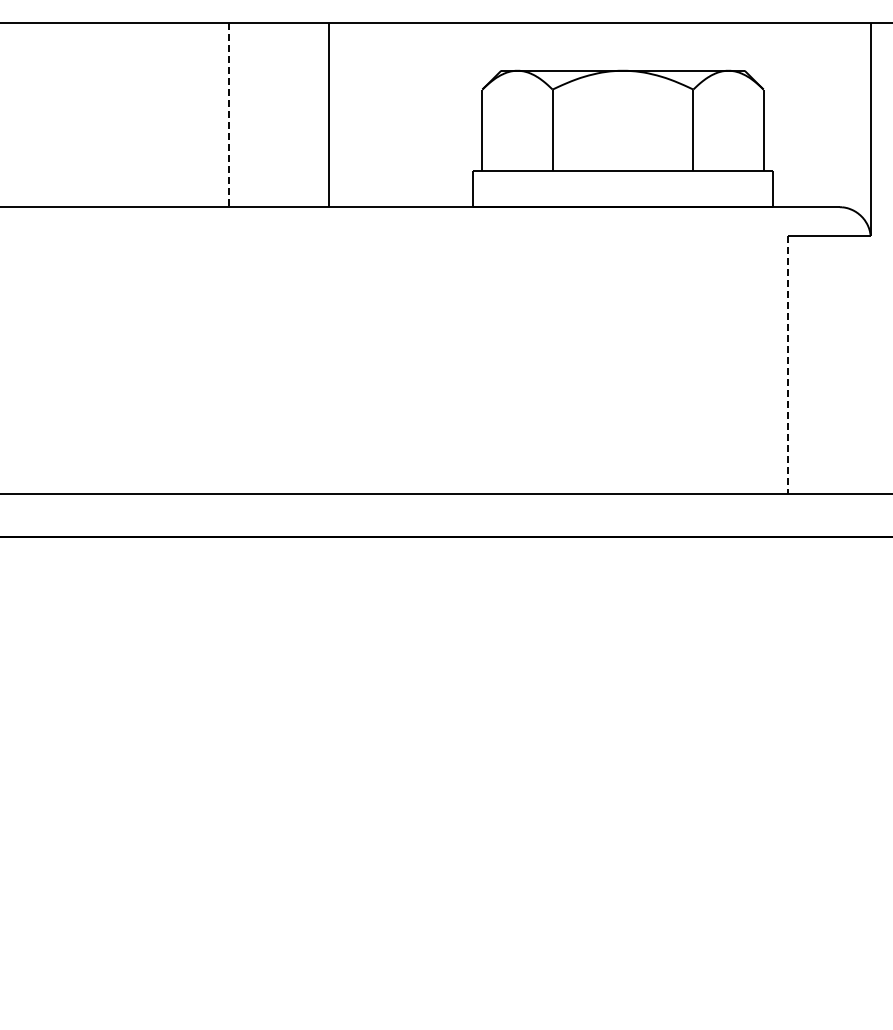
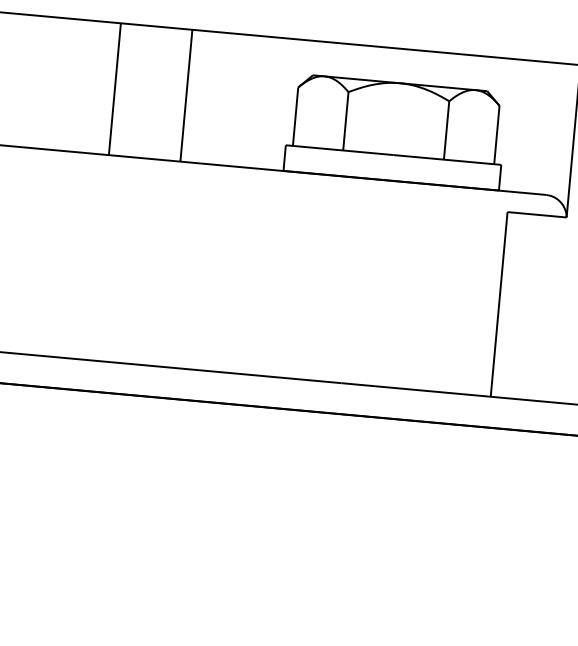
line: (228, 115) -> (114, 89), dashed -> solid
line: (788, 364) -> (499, 304), dashed -> solid

